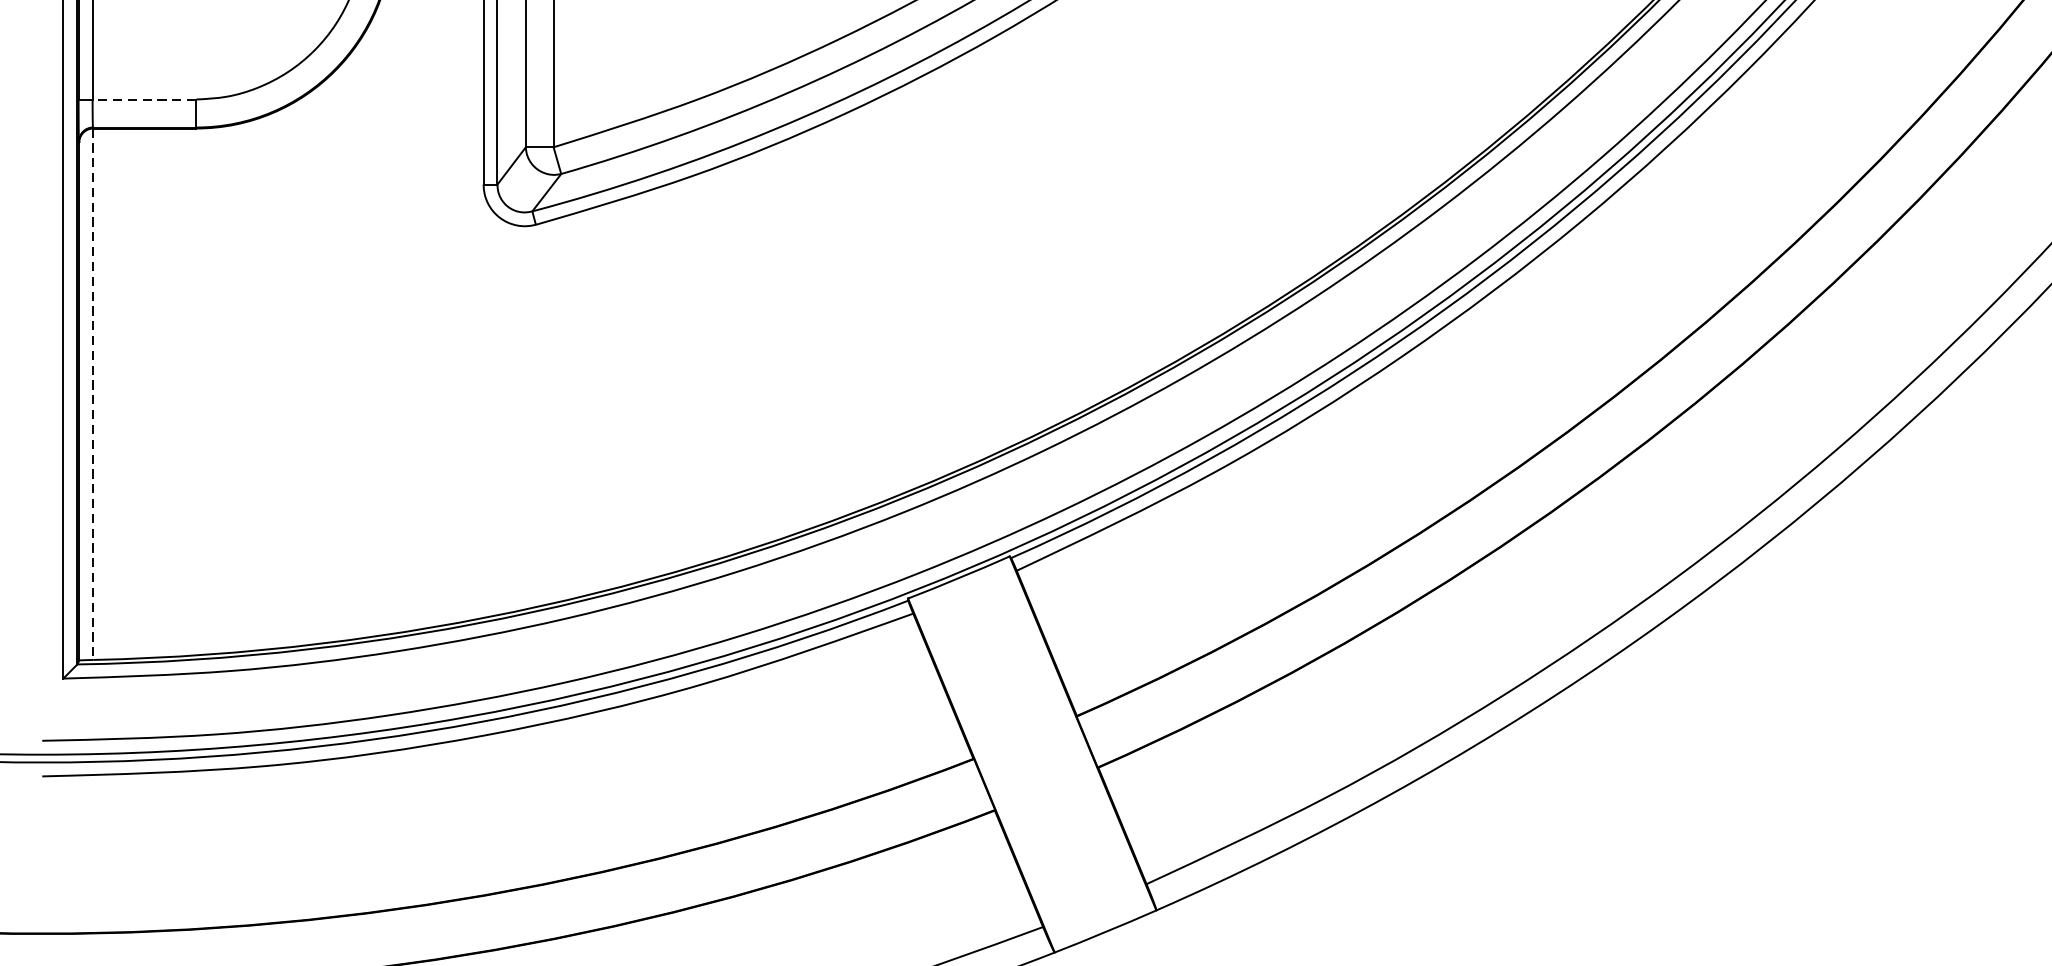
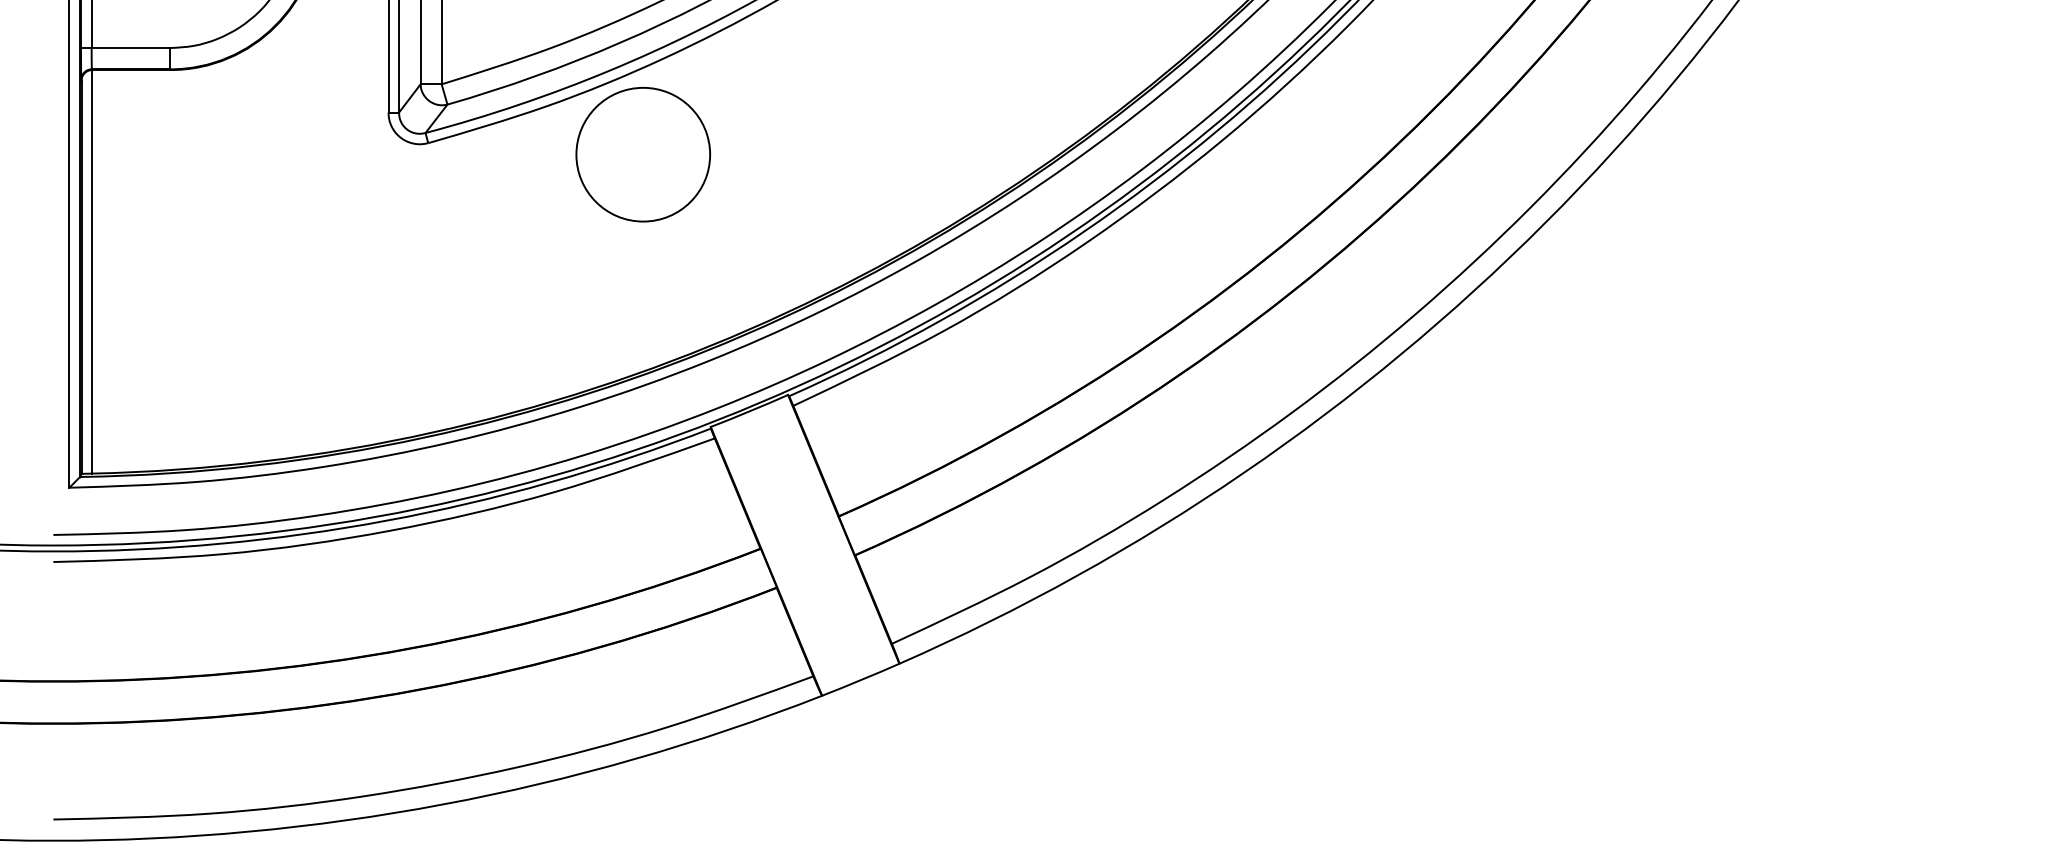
line: (143, 100) -> (130, 48), dashed -> solid
circle: (818, 239) -> (642, 154), added
line: (93, 393) -> (92, 271), dashed -> solid

